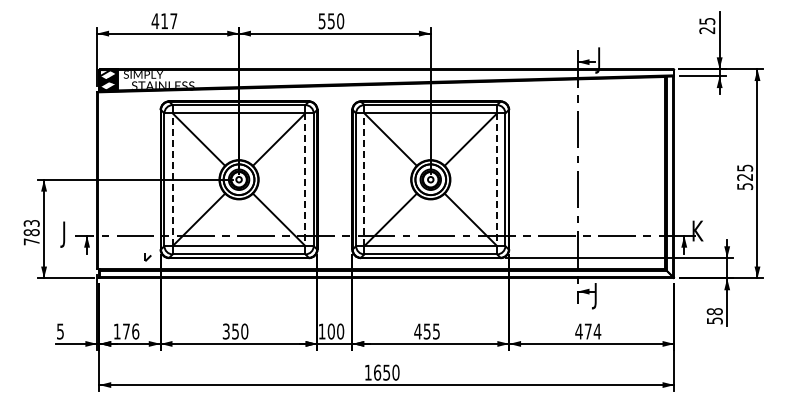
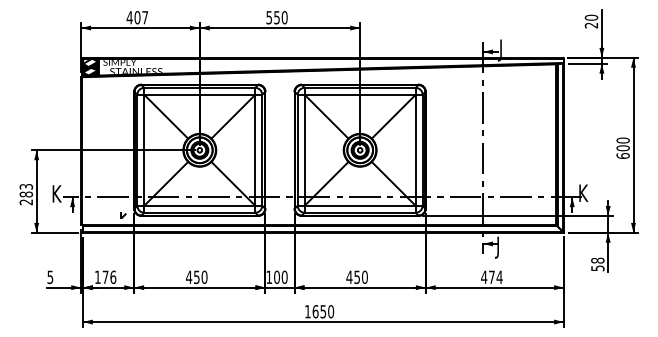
text: (707, 20) -> (591, 17), 25 -> 20
text: (164, 21) -> (137, 17), 417 -> 407
text: (745, 177) -> (623, 148), 525 -> 600
line: (172, 179) -> (144, 150), dashed -> solid
line: (364, 179) -> (304, 150), dashed -> solid
line: (305, 180) -> (255, 150), dashed -> solid
line: (497, 180) -> (416, 150), dashed -> solid
text: (66, 234) -> (55, 196), J -> K
text: (31, 241) -> (26, 201), 783 -> 283
text: (226, 331) -> (189, 277), 350 -> 450
text: (436, 331) -> (364, 277), 455 -> 450

